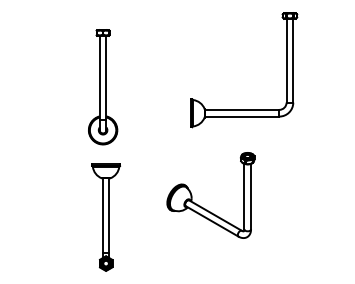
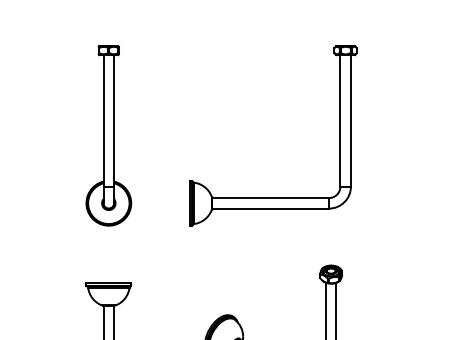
part: (103, 87) -> (109, 136), moved
part: (244, 109) -> (274, 197), moved

